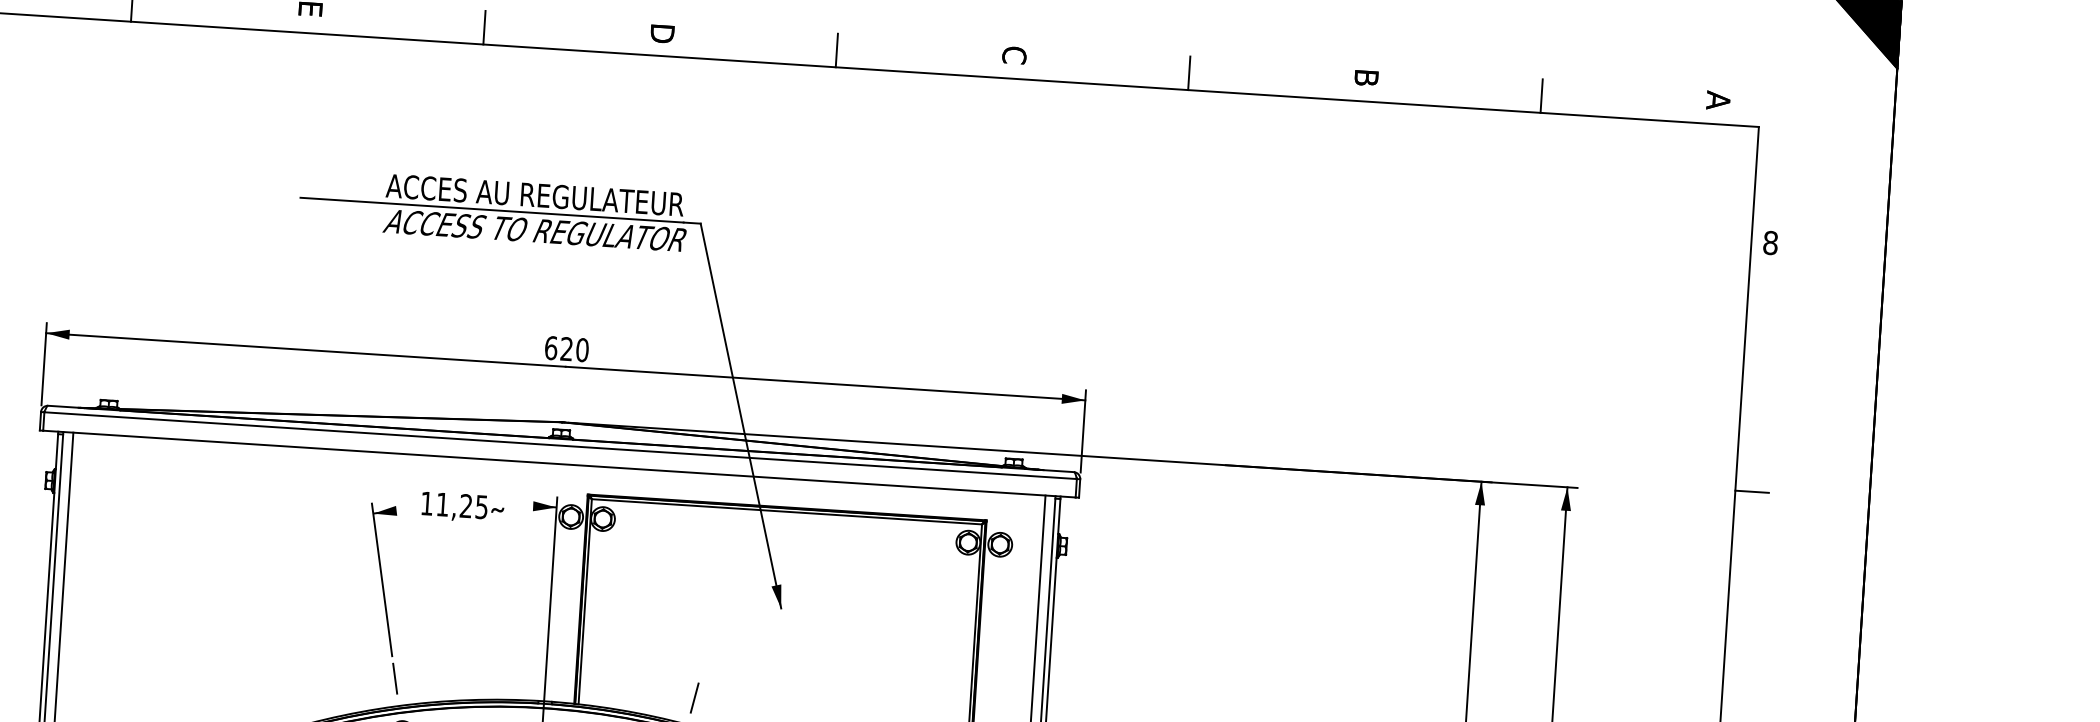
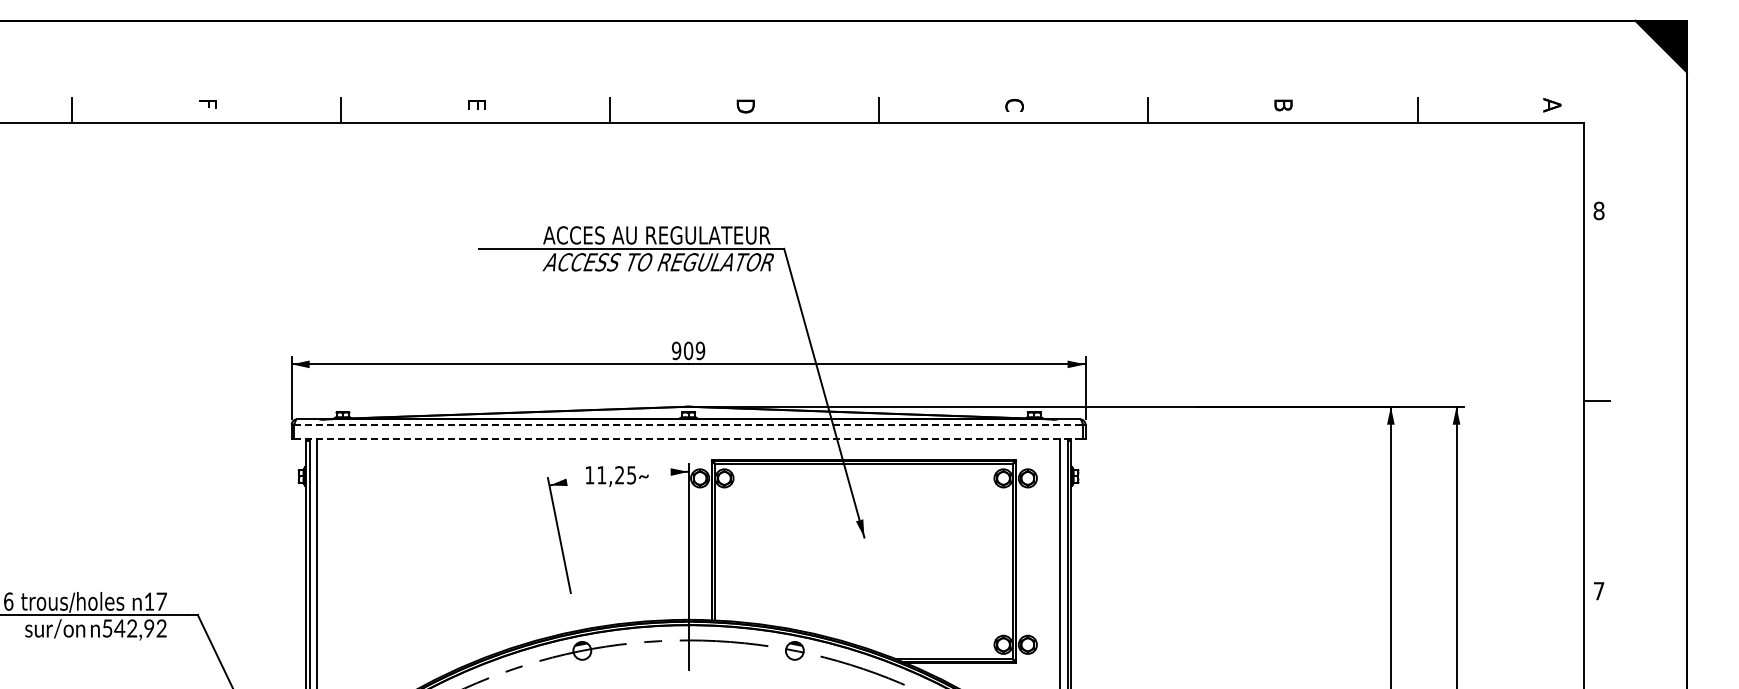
text: (566, 348) -> (688, 350), 620 -> 909
line: (561, 445) -> (689, 424), solid -> dashed
line: (560, 463) -> (689, 438), solid -> dashed
line: (394, 679) -> (573, 610), removed
line: (693, 698) -> (802, 610), removed

